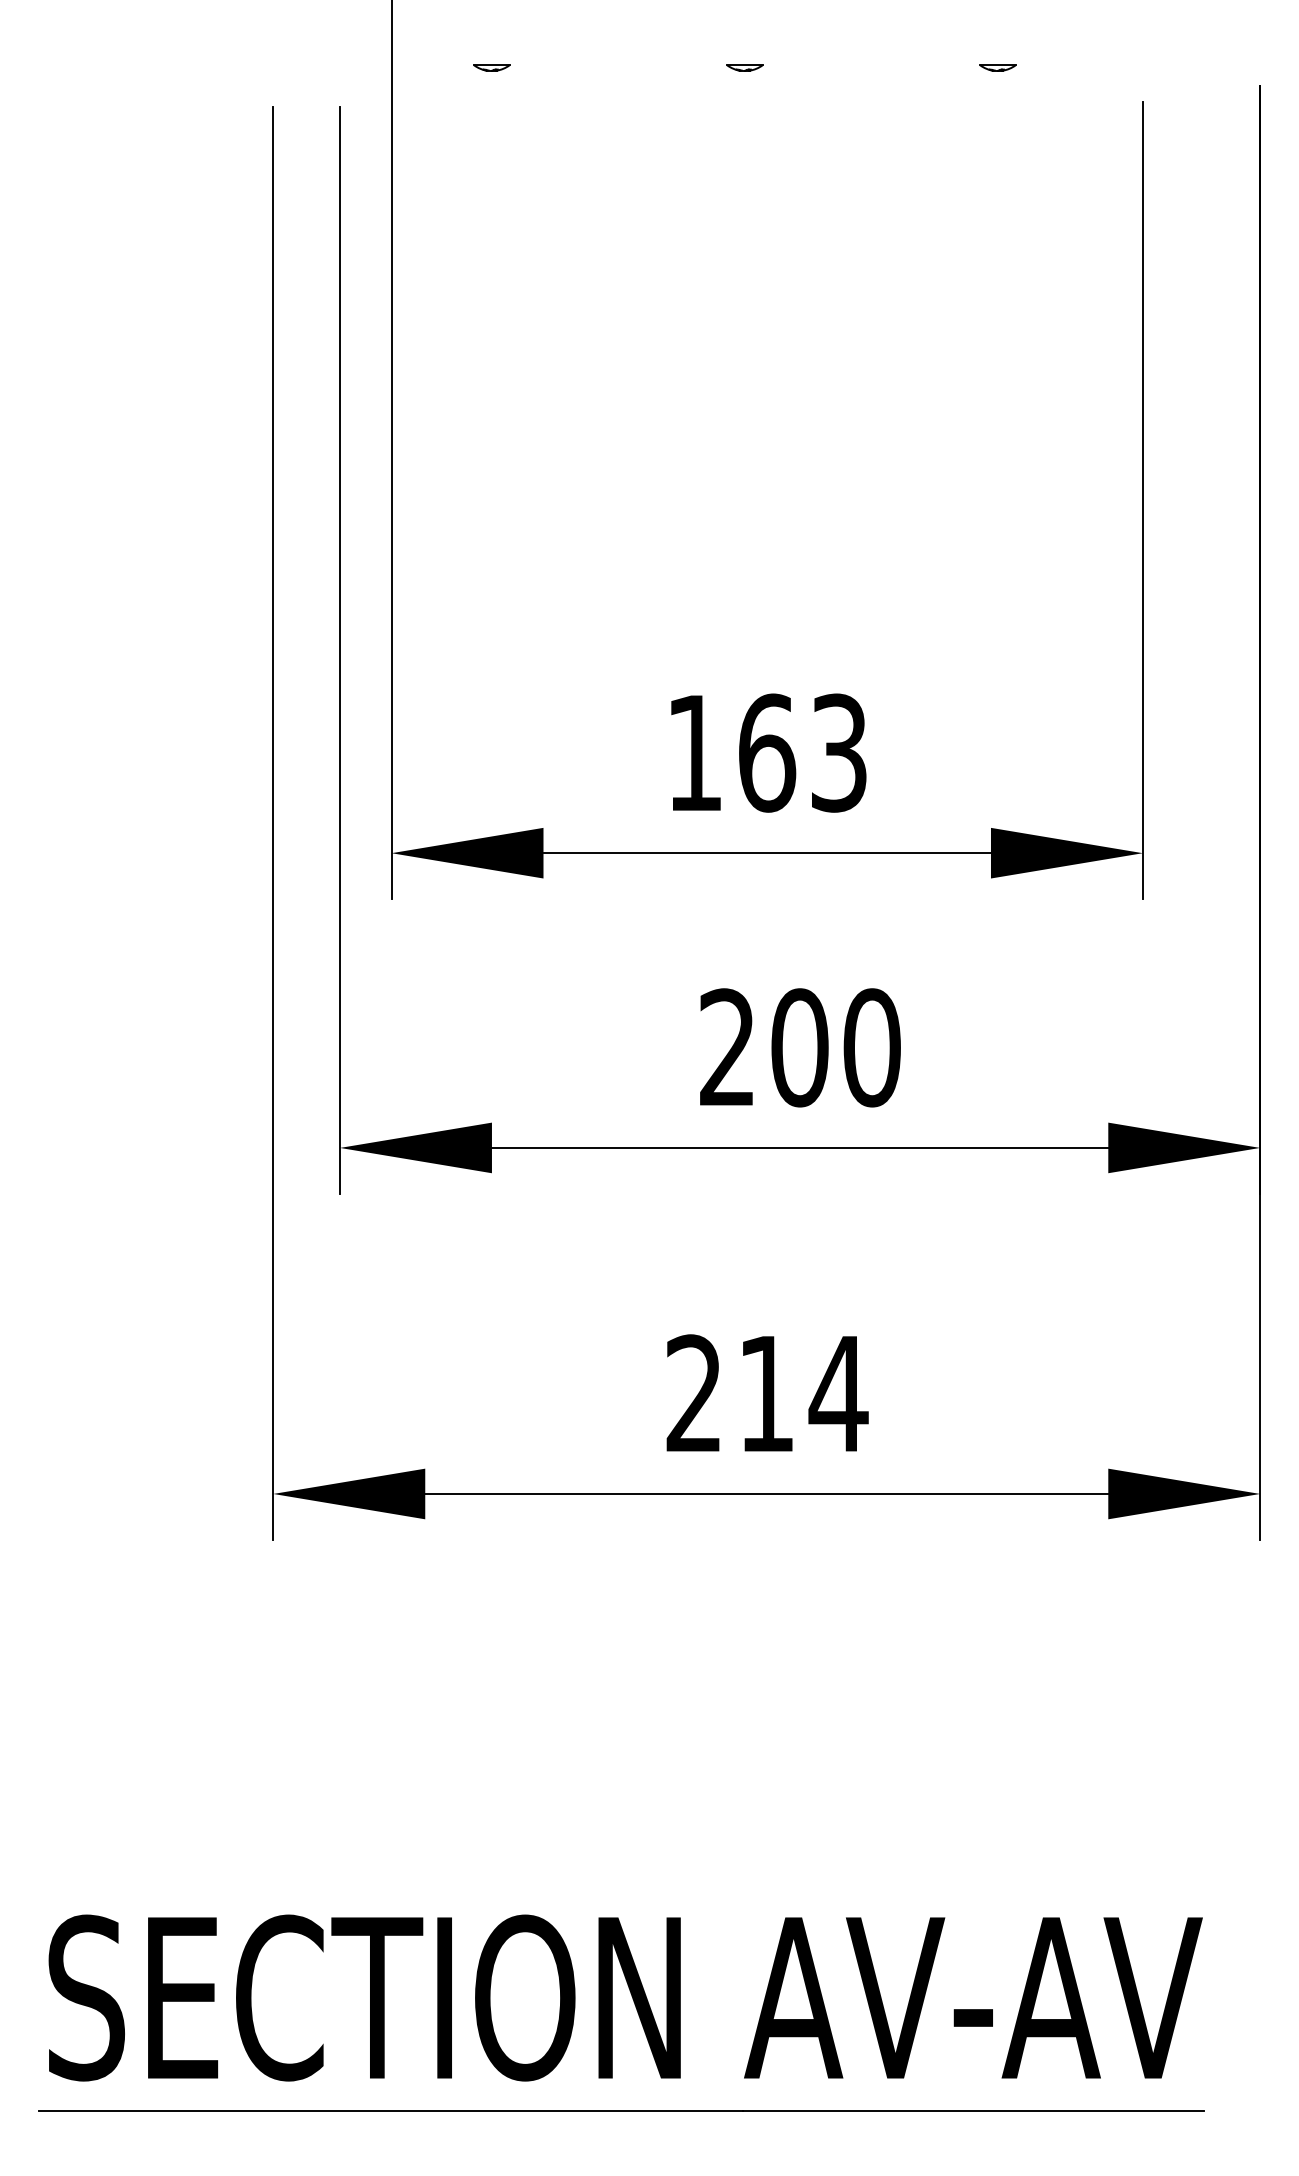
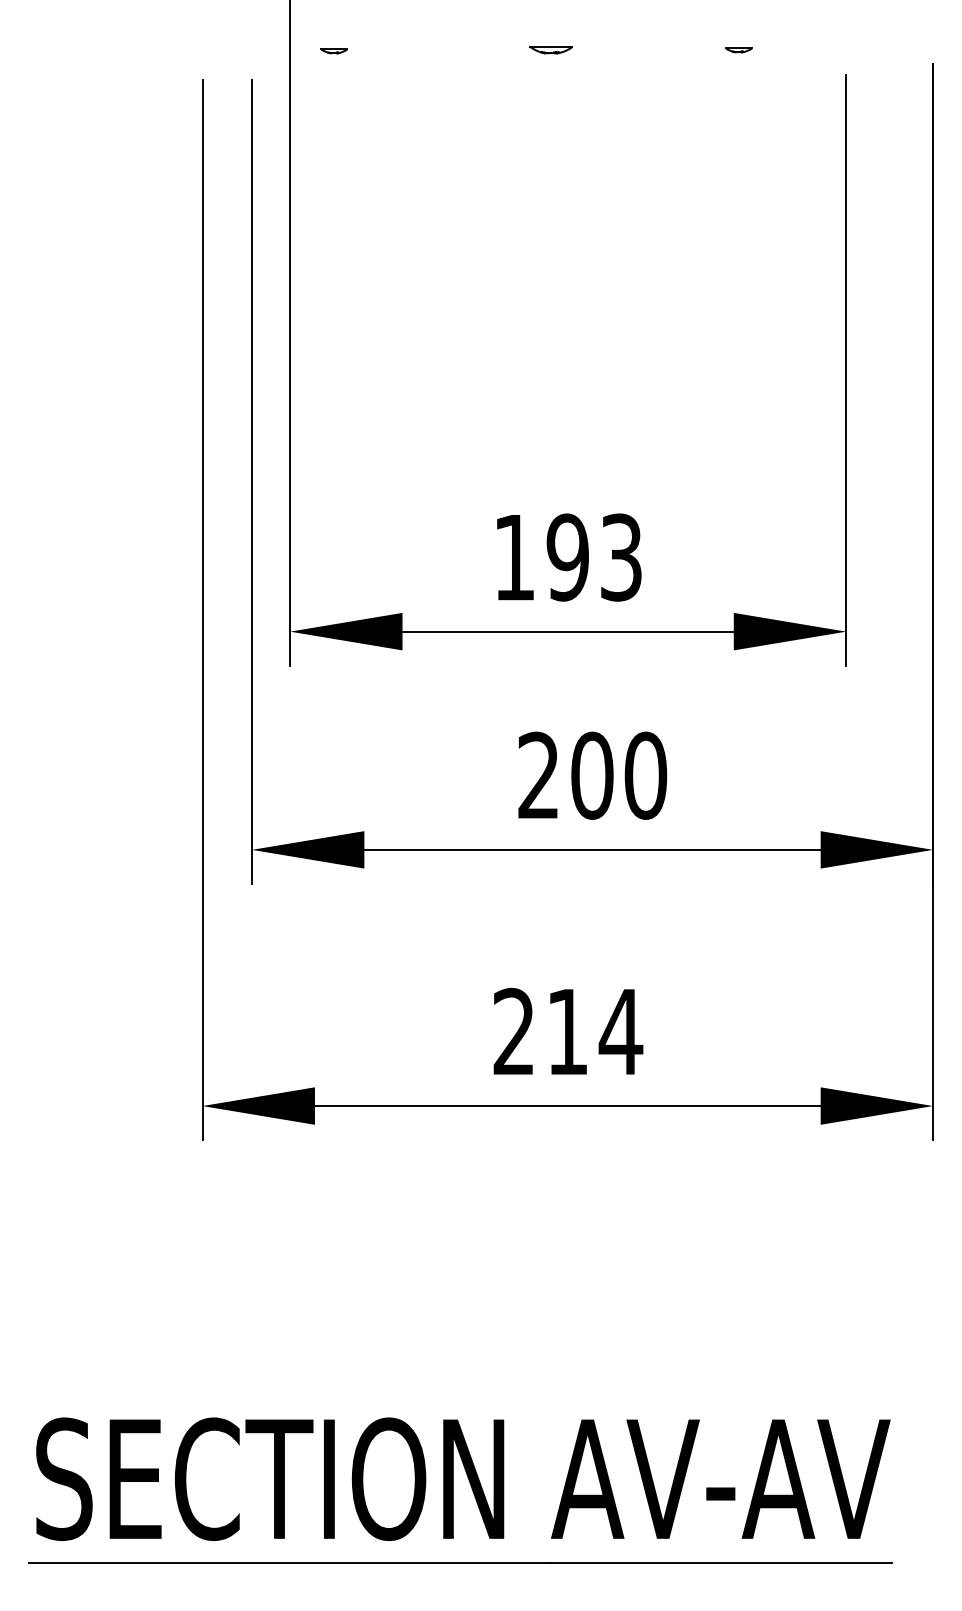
part: (490, 68) -> (333, 51), moved
part: (744, 68) -> (551, 50), size x1.6
text: (766, 753) -> (567, 557), 163 -> 193

